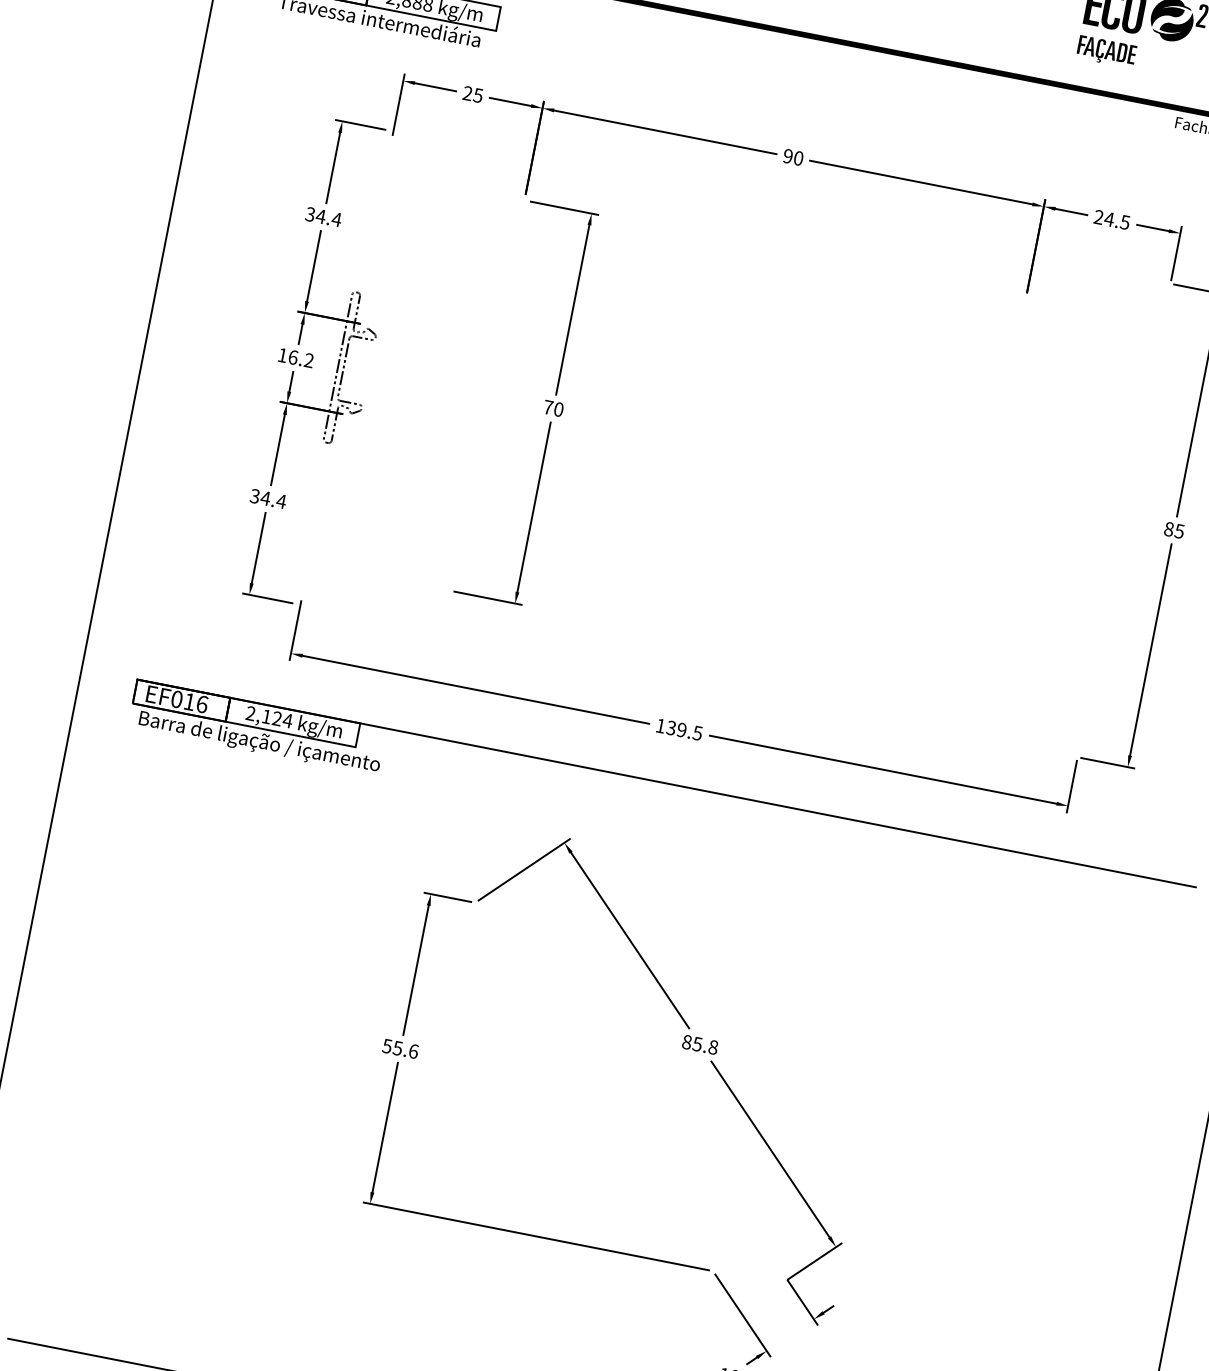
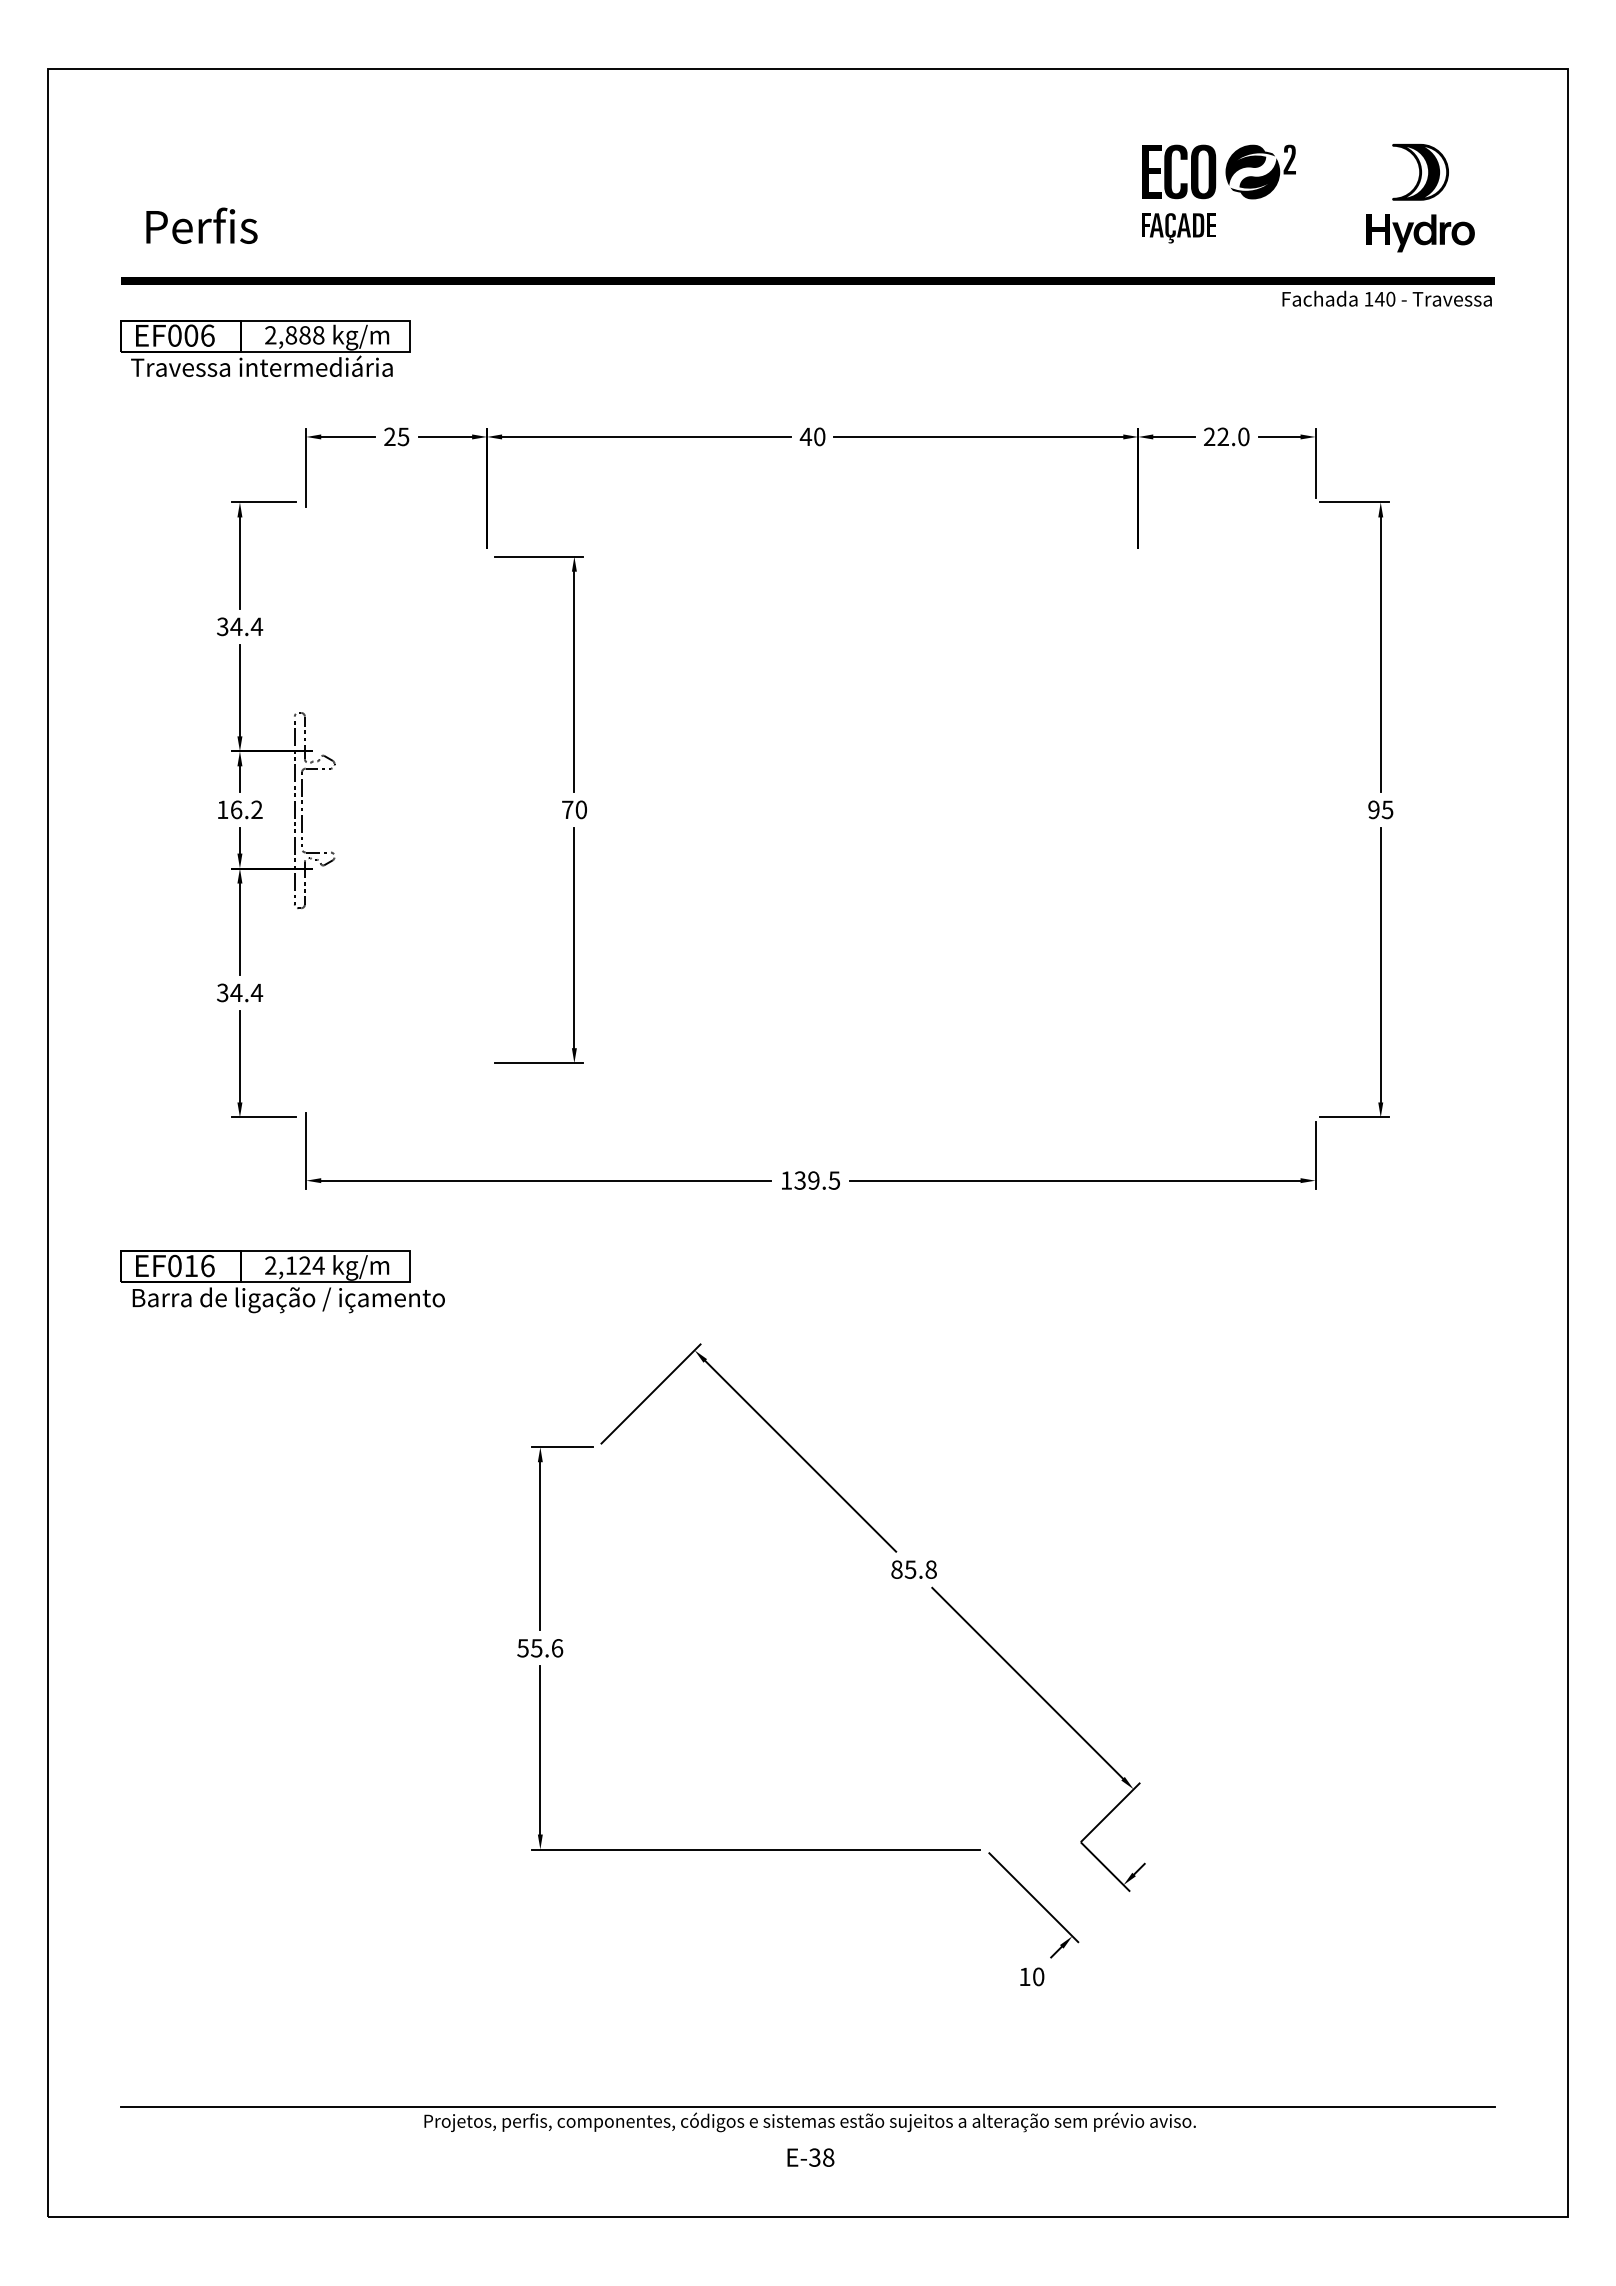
text: (787, 155) -> (805, 436), 90 -> 40
text: (1117, 220) -> (1233, 436), 24.5 -> 22.0
text: (1168, 528) -> (1373, 809), 85 -> 95
line: (666, 783) -> (807, 1251), removed

